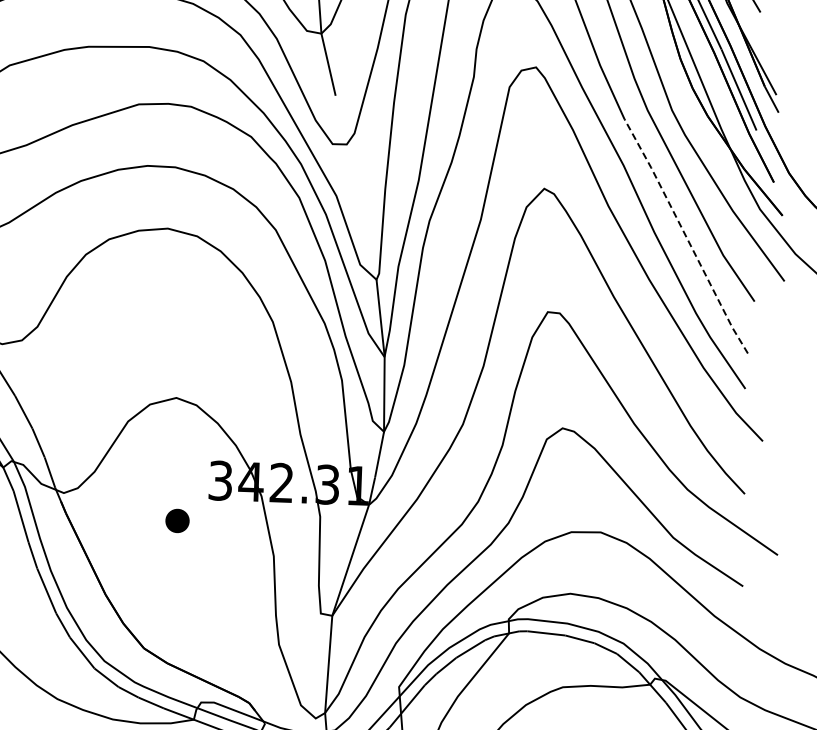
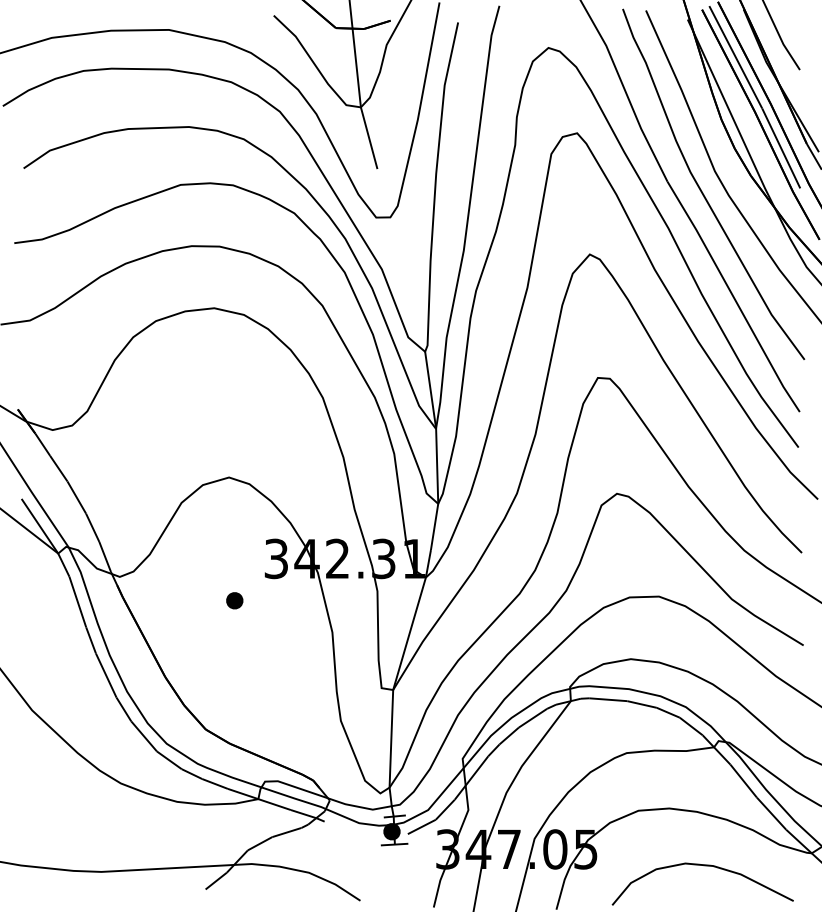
line: (686, 235) -> (733, 296), dashed -> solid
part: (177, 520) -> (234, 600), size x0.71

